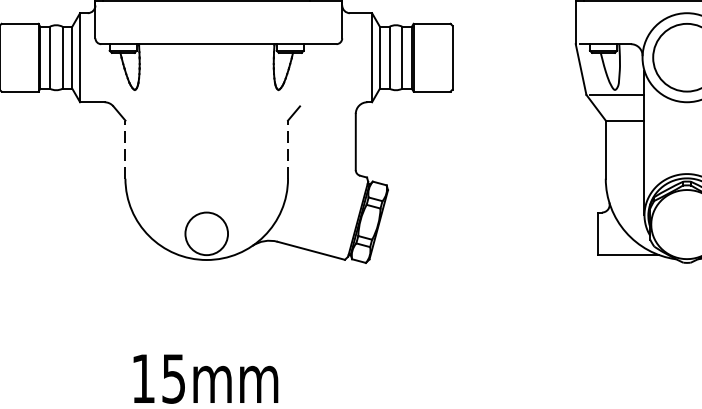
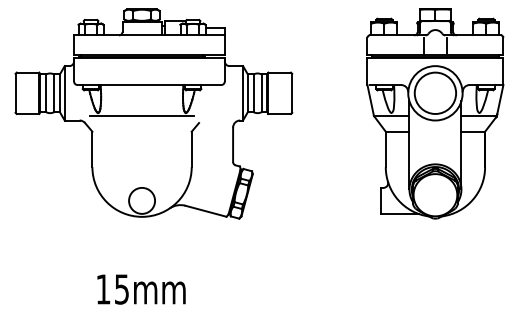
line: (205, 94) -> (141, 115), added
line: (125, 149) -> (92, 149), dashed -> solid
line: (287, 149) -> (191, 149), dashed -> solid

